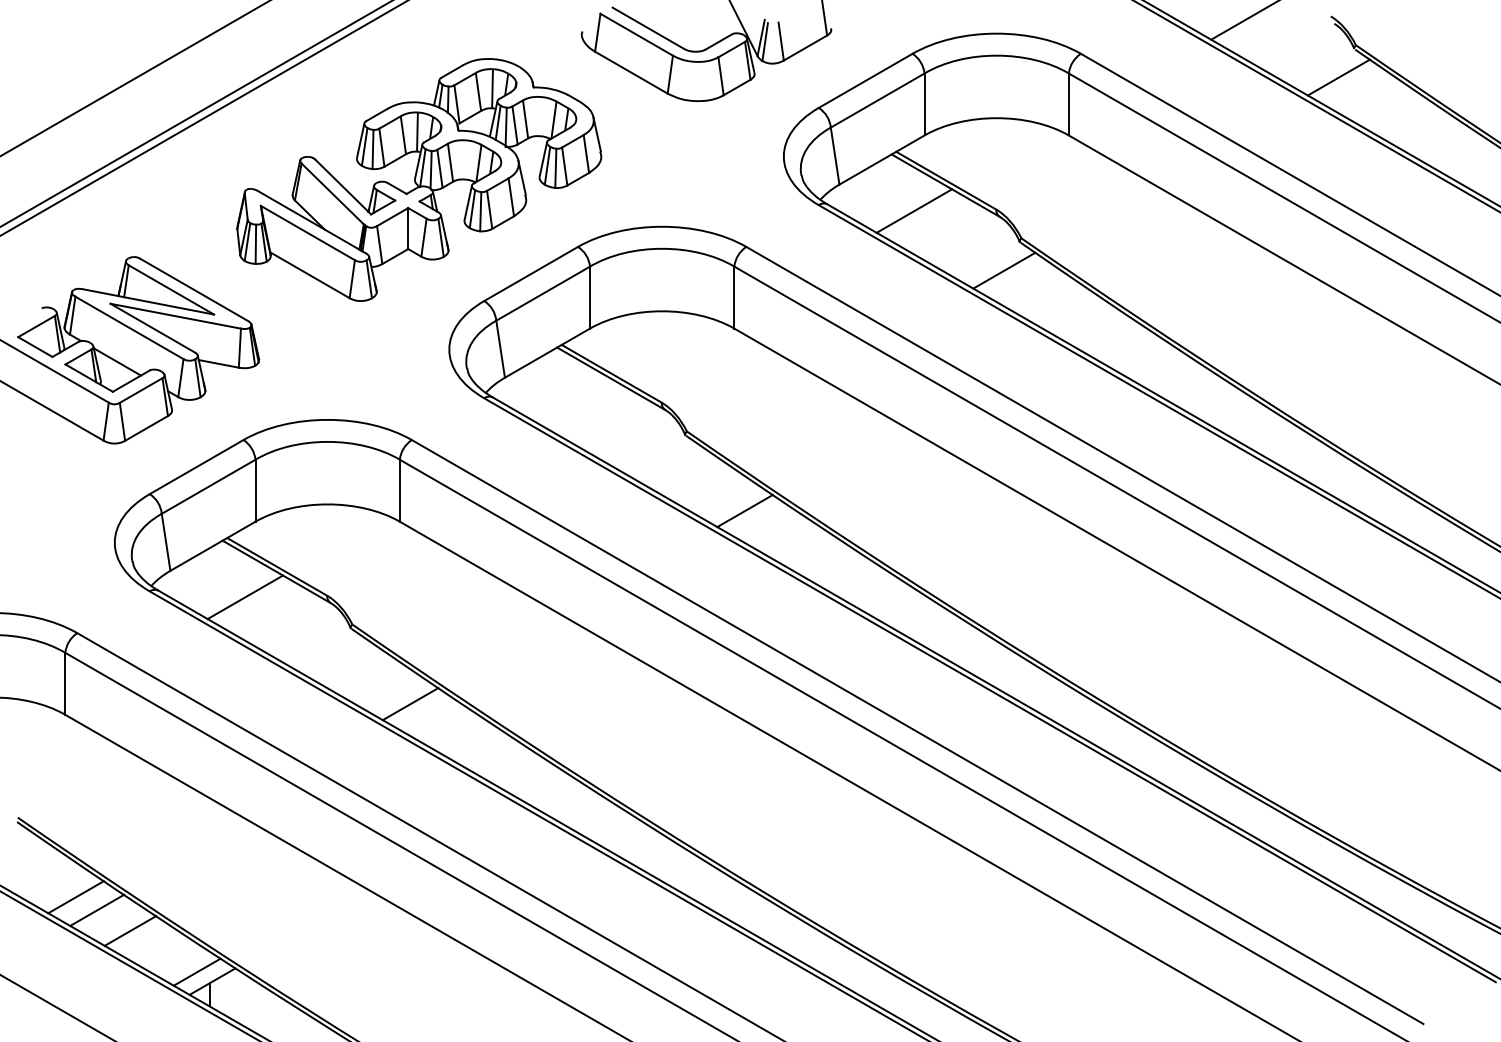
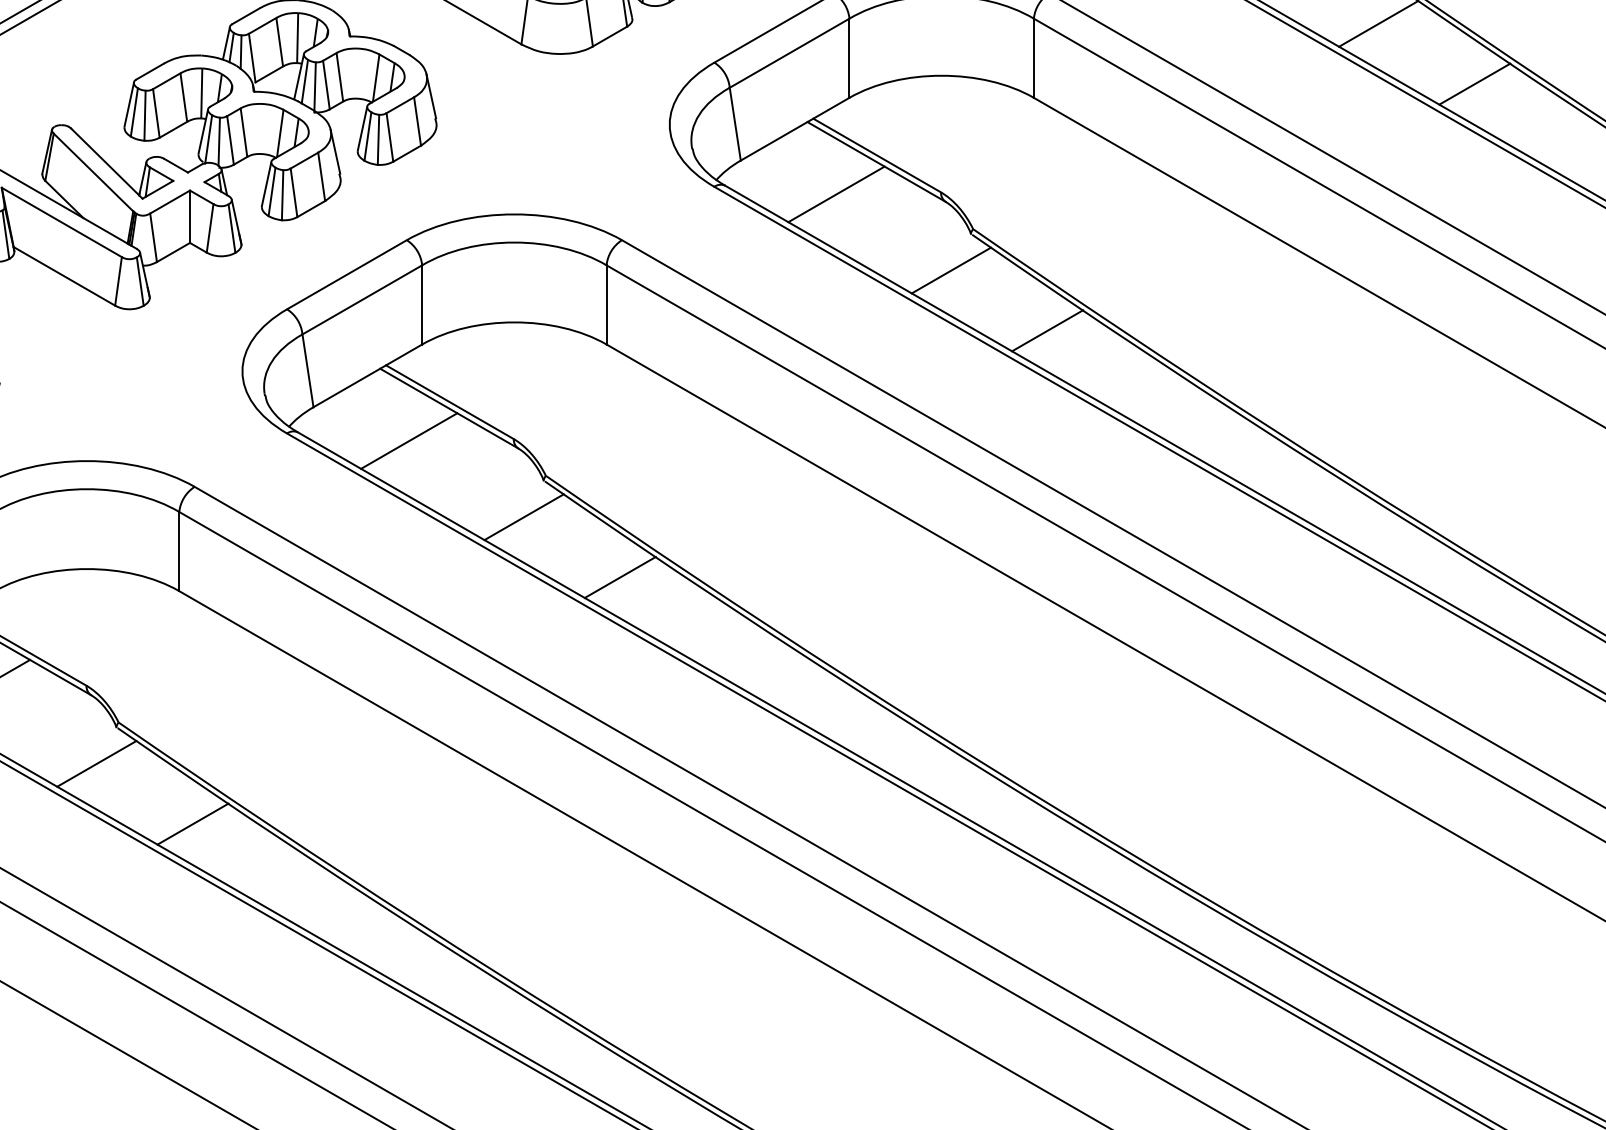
line: (1413, 124) -> (1474, 83), added
line: (1079, 317) -> (1047, 330), added
line: (579, 403) -> (408, 440), added
line: (669, 463) -> (523, 516), added
line: (335, 656) -> (97, 763), added

